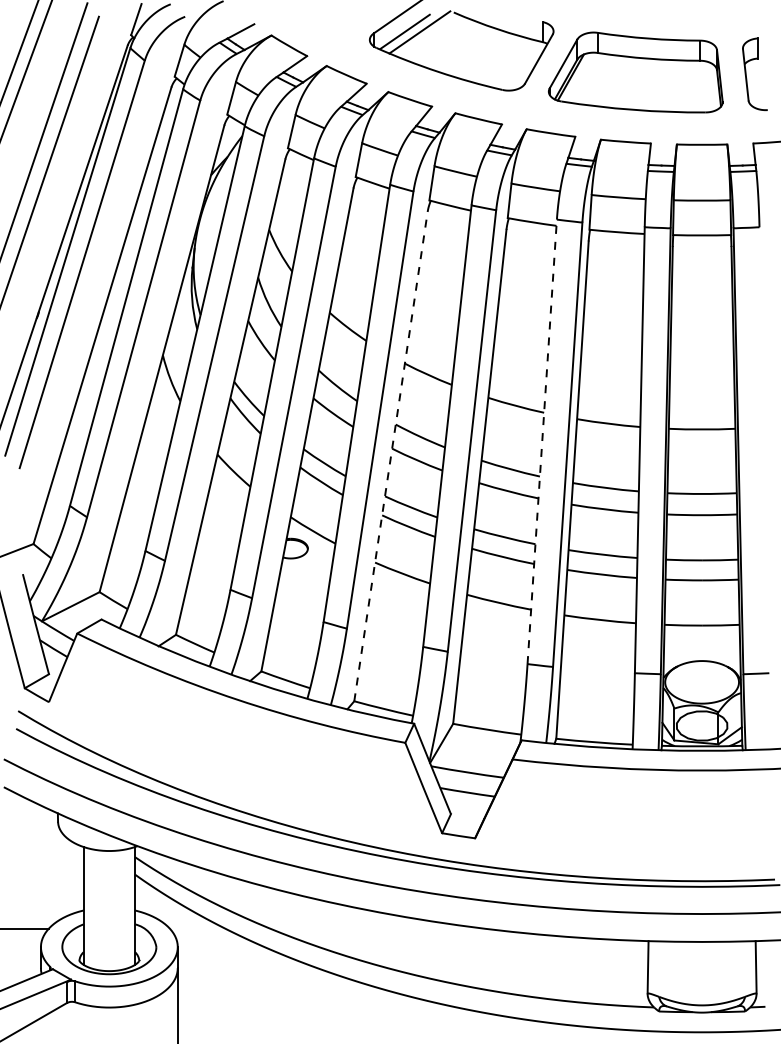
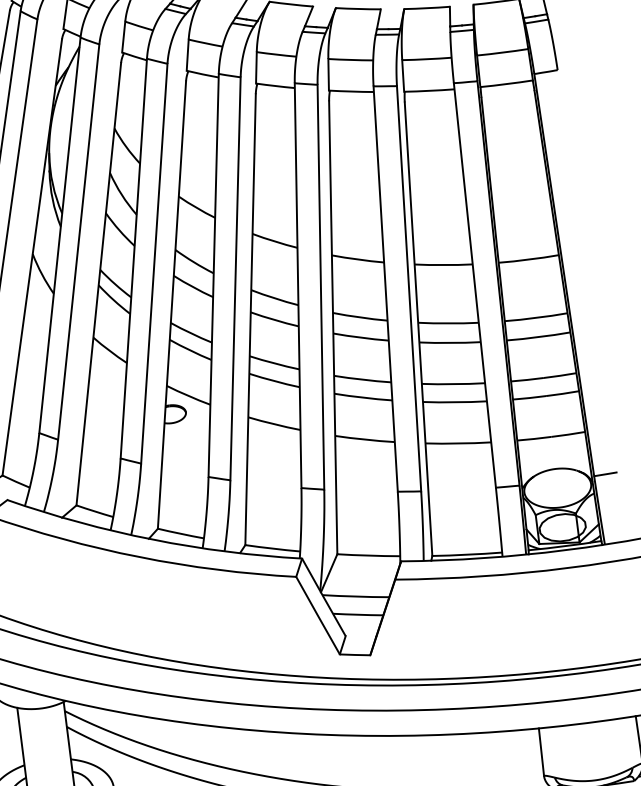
line: (542, 441) -> (385, 288), dashed -> solid
line: (391, 456) -> (251, 319), dashed -> solid

